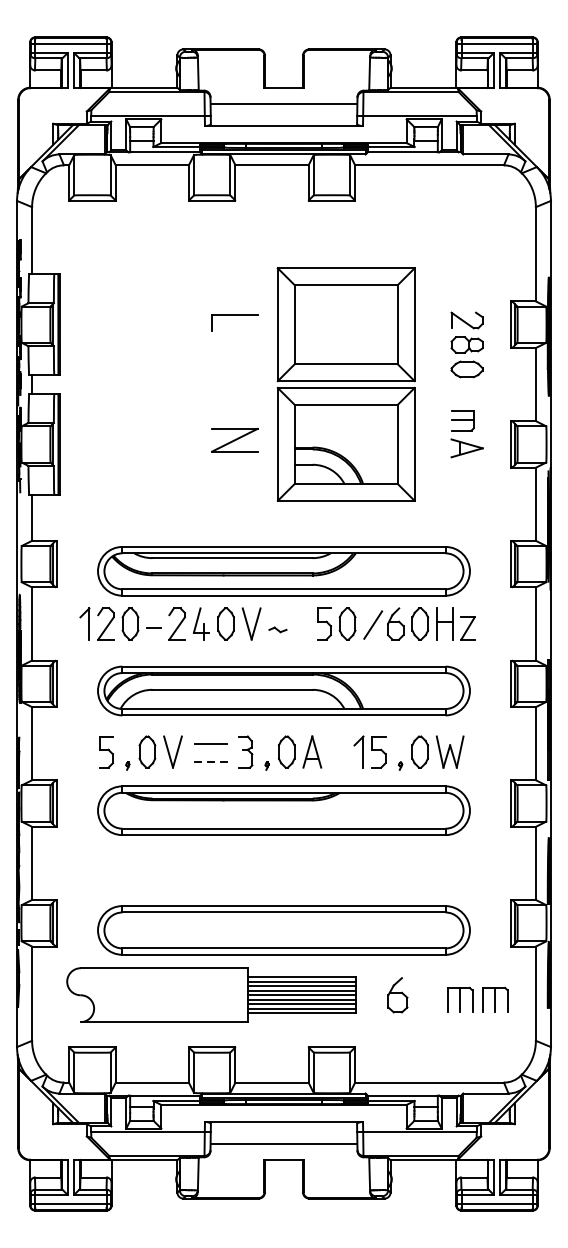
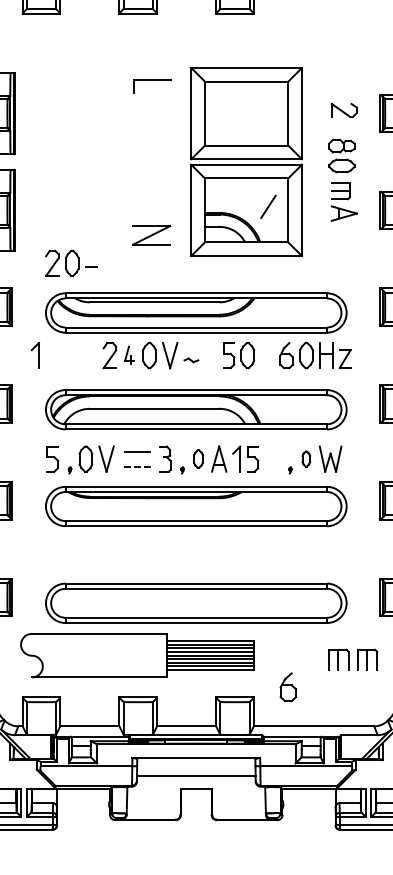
part: (234, 315) -> (152, 80), moved
part: (466, 357) -> (341, 156), moved
part: (234, 439) -> (151, 234), moved
part: (129, 623) -> (71, 263), moved
part: (200, 623) -> (128, 355), size x0.7
line: (373, 624) -> (268, 206), moved
part: (286, 751) -> (198, 458), size x0.7
part: (369, 751) -> (245, 458), moved
part: (419, 751) -> (305, 458), size x0.6
part: (397, 995) -> (288, 687), moved

